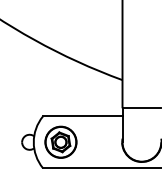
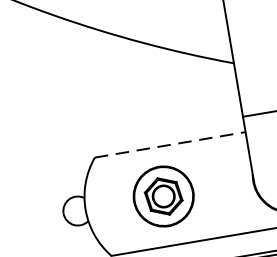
line: (82, 116) -> (169, 145), solid -> dashed
part: (60, 141) -> (162, 195), moved

